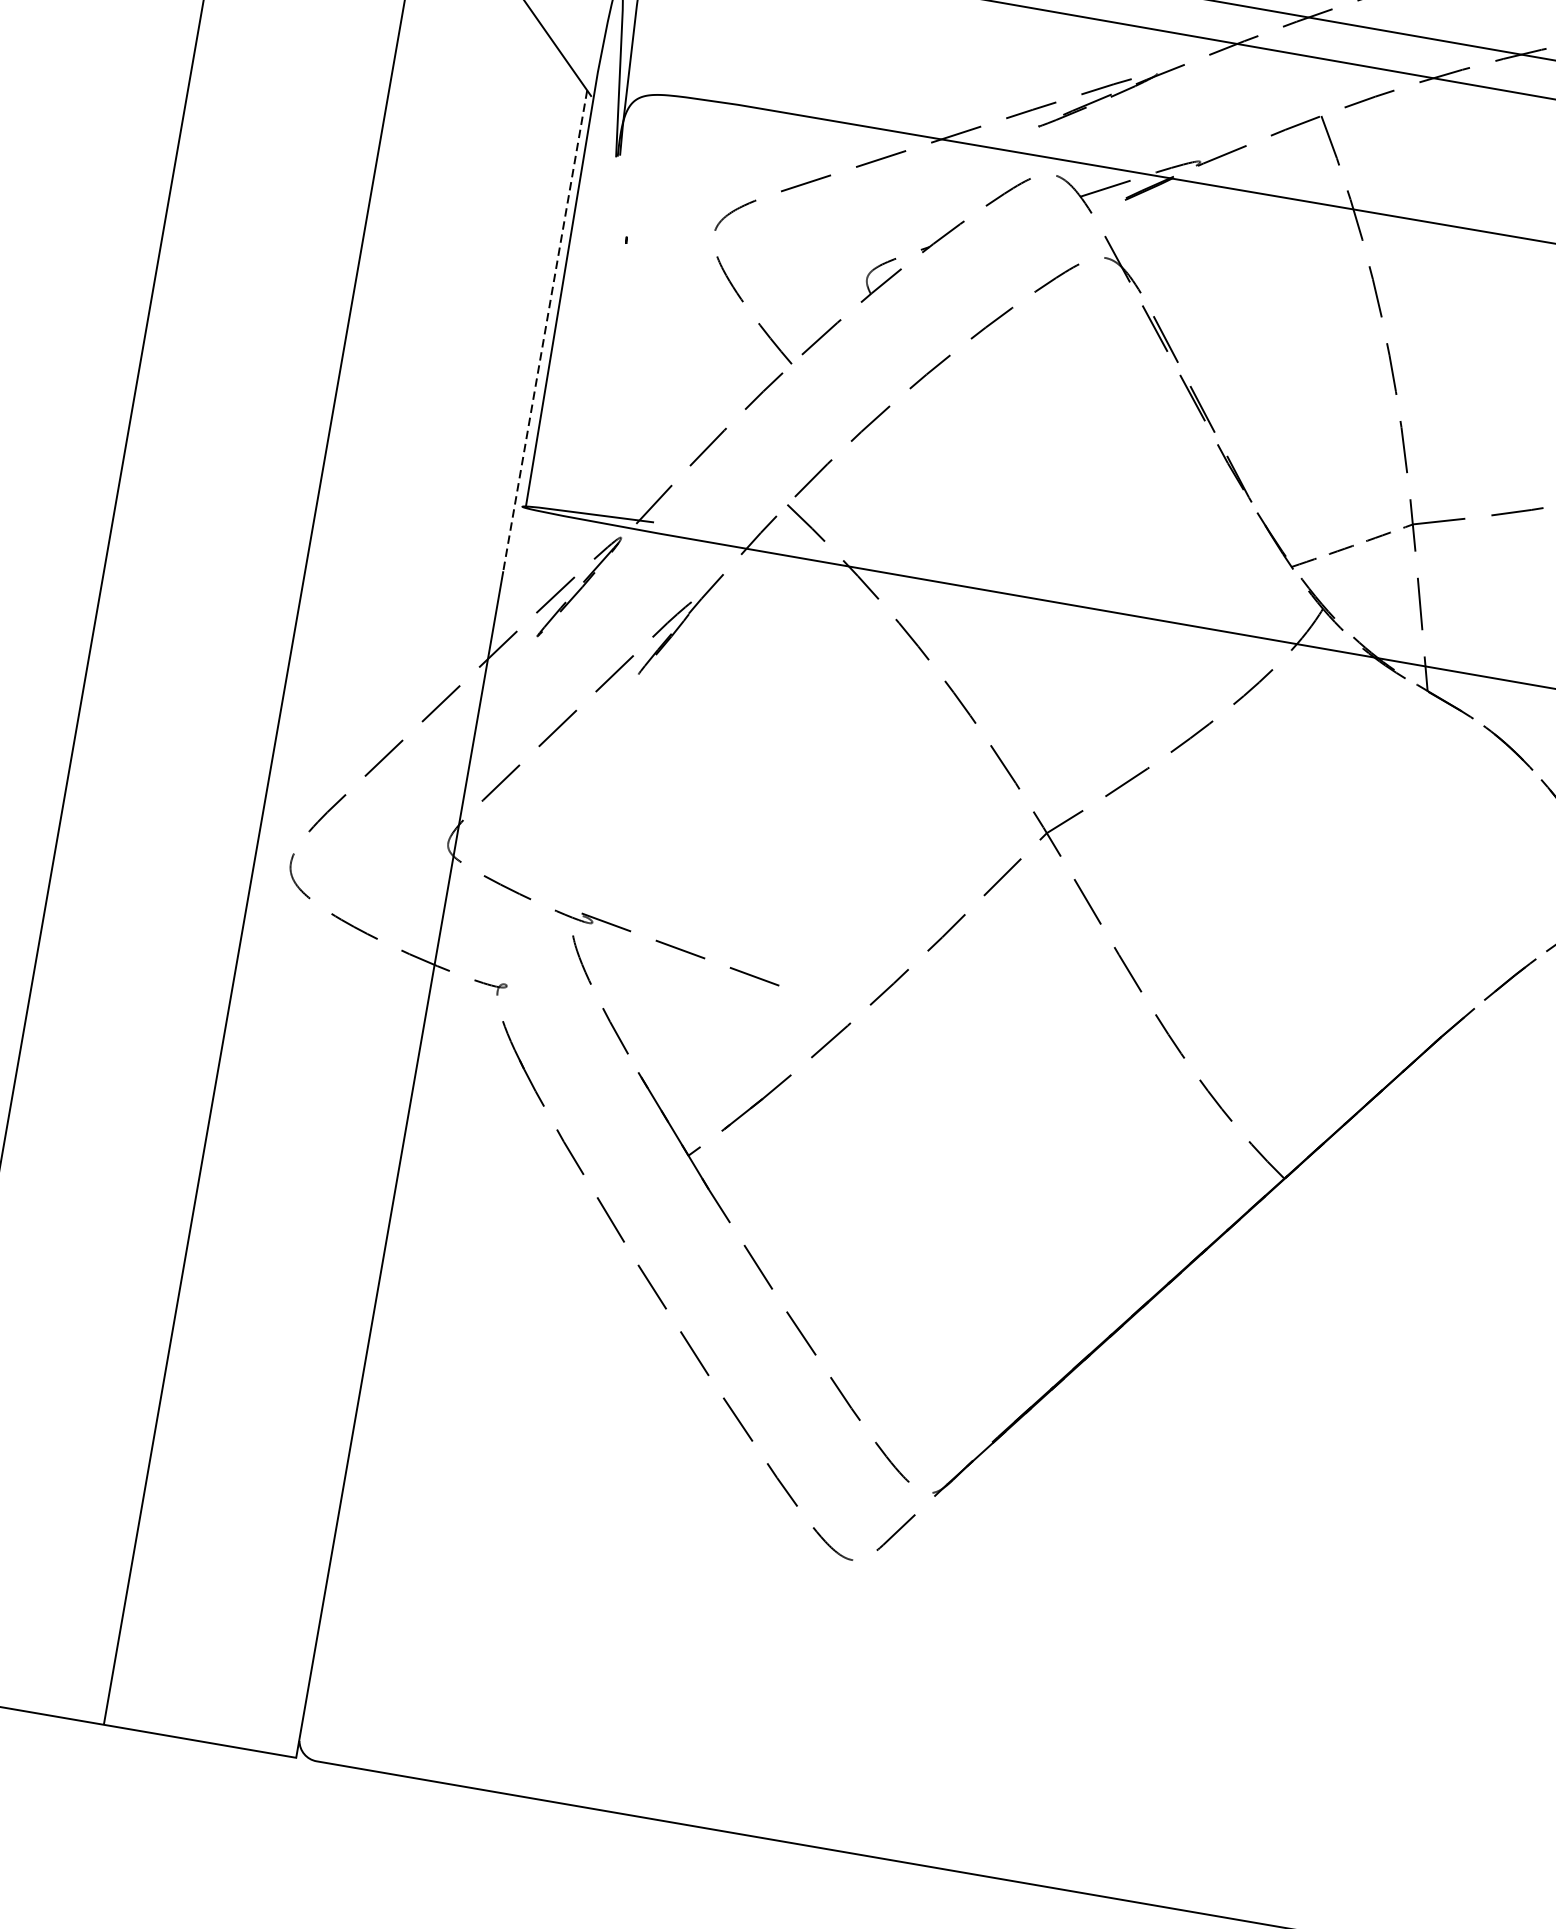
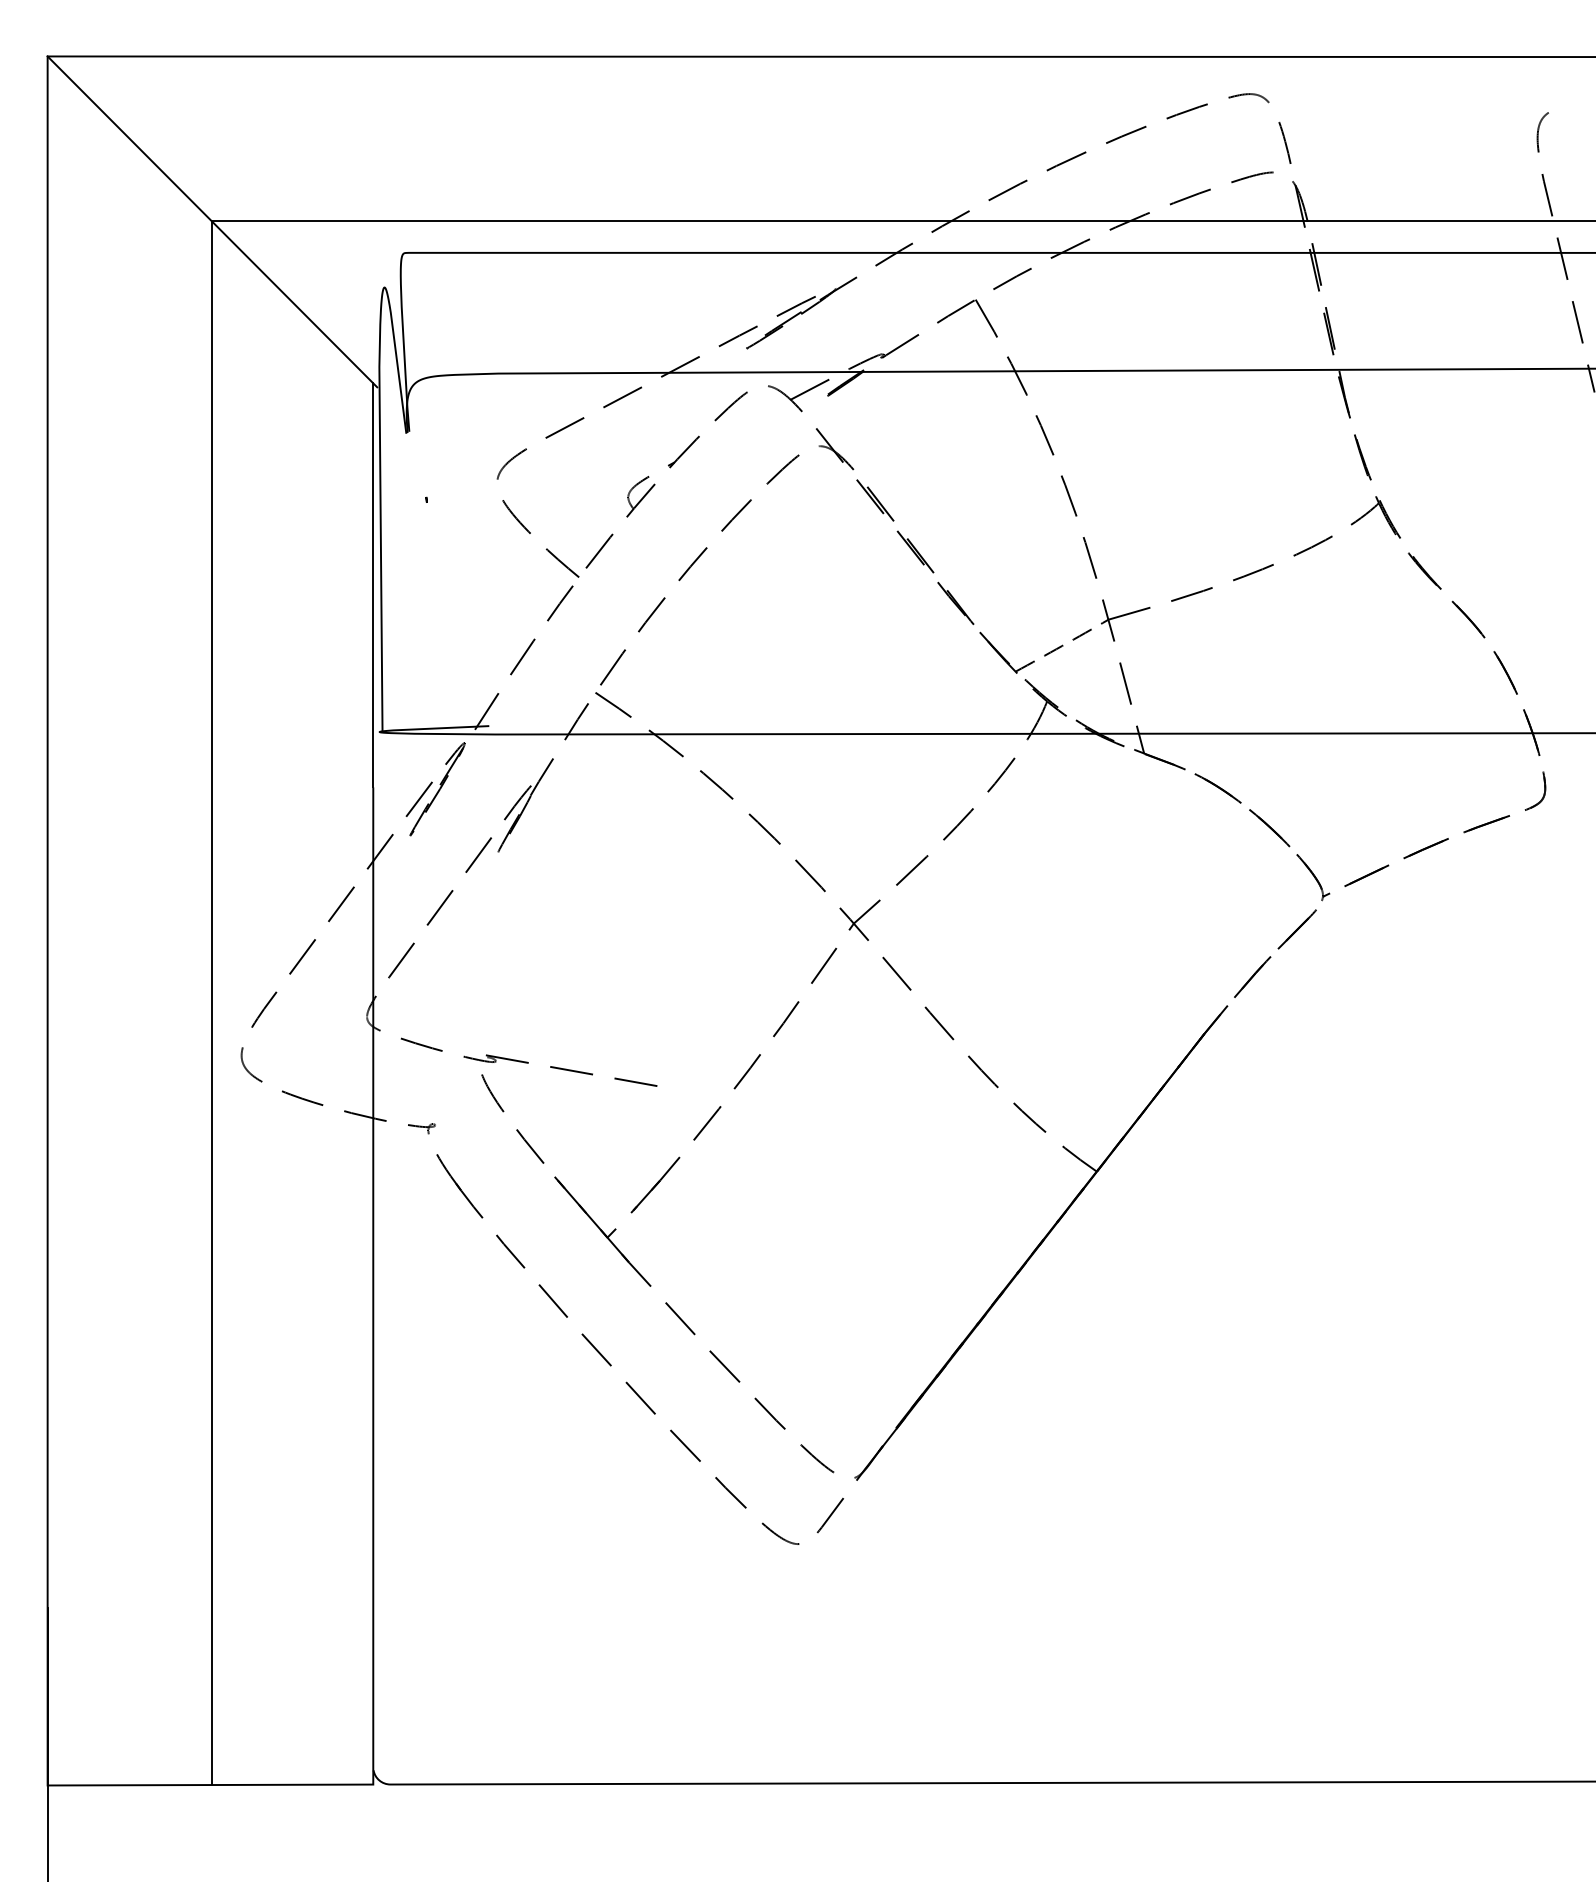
line: (545, 331) -> (373, 585), dashed -> solid

